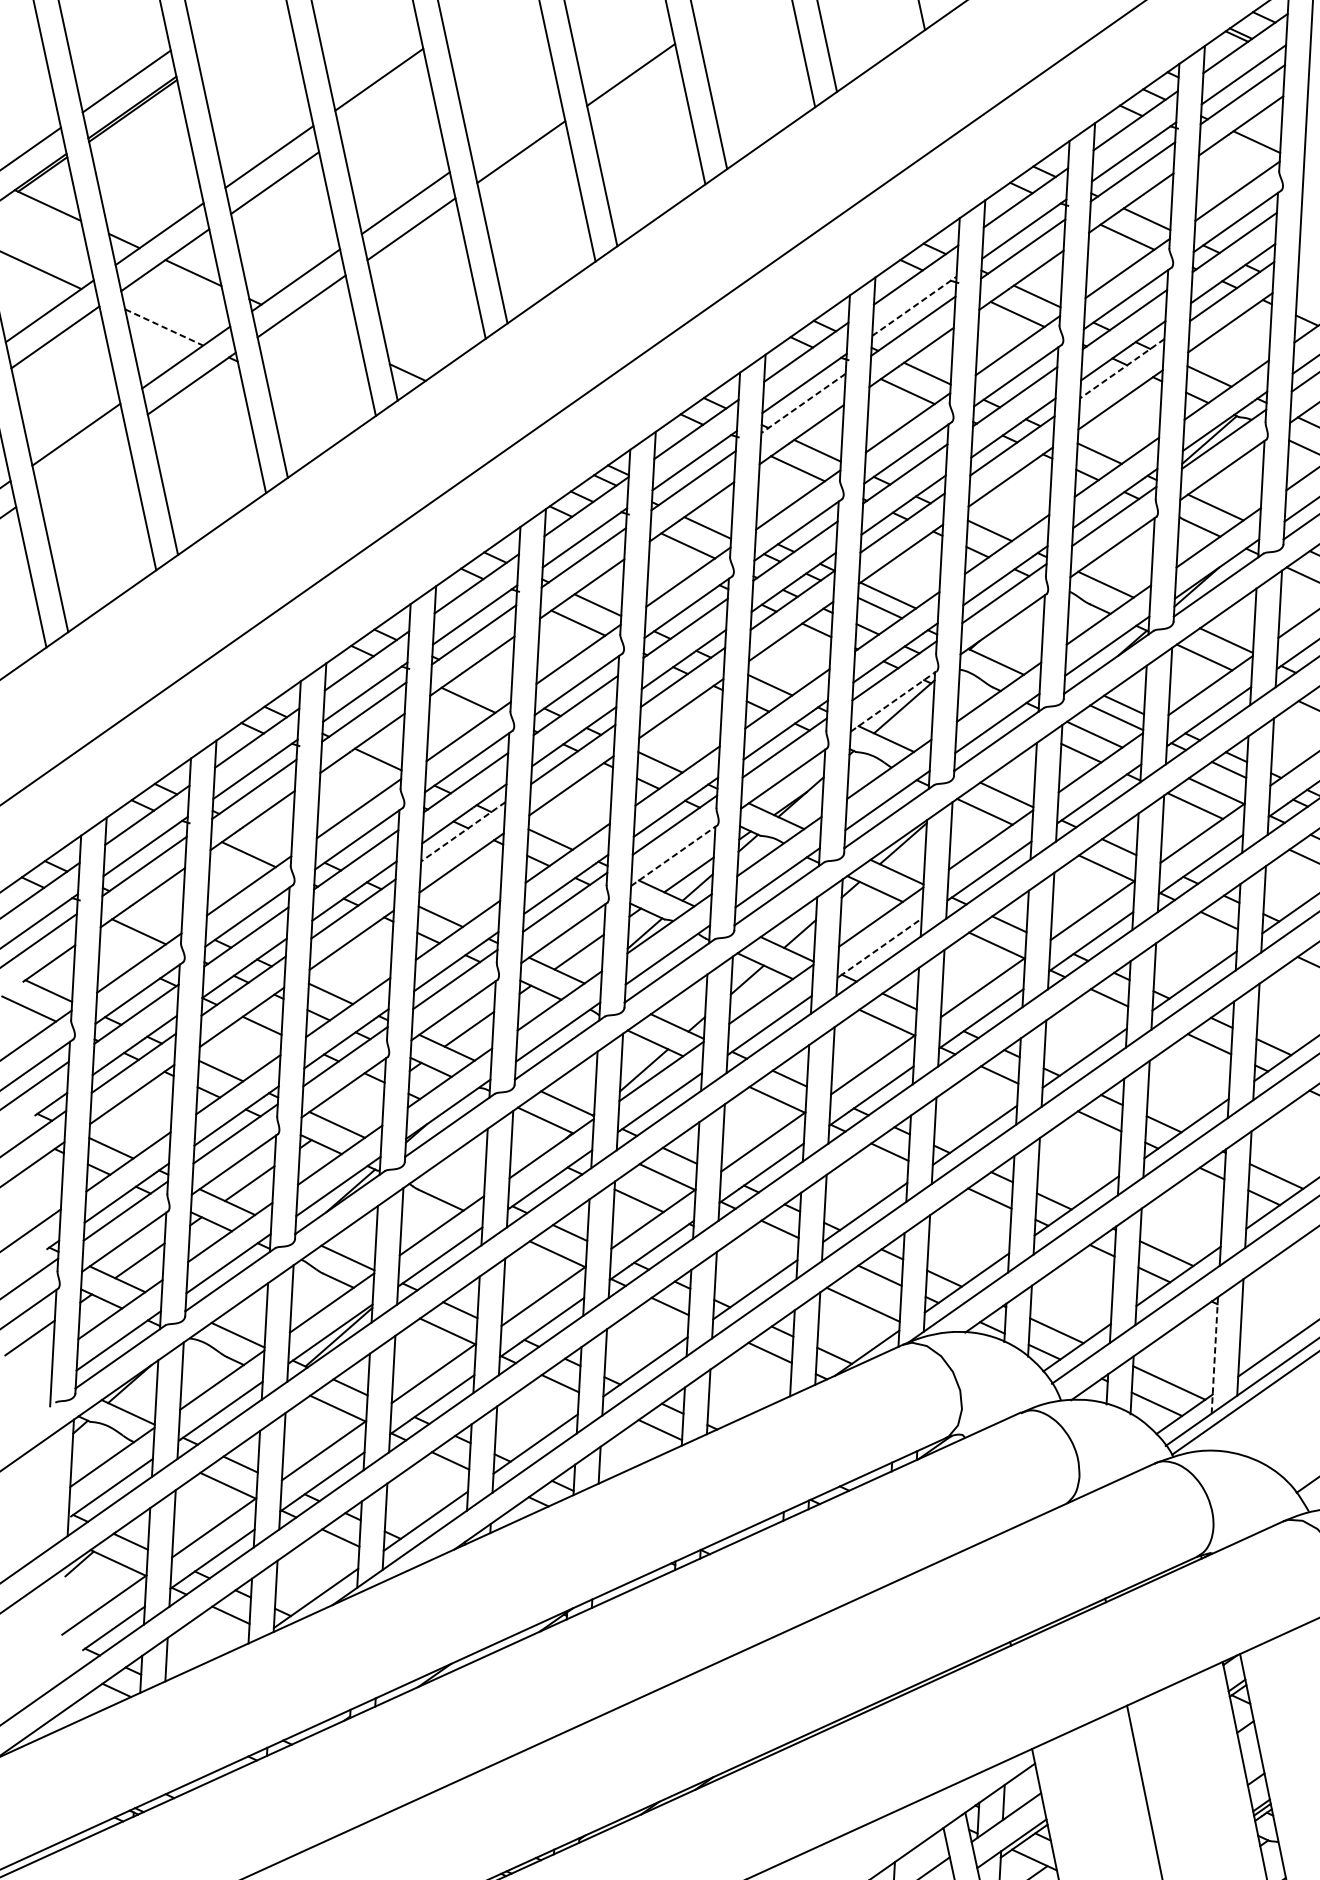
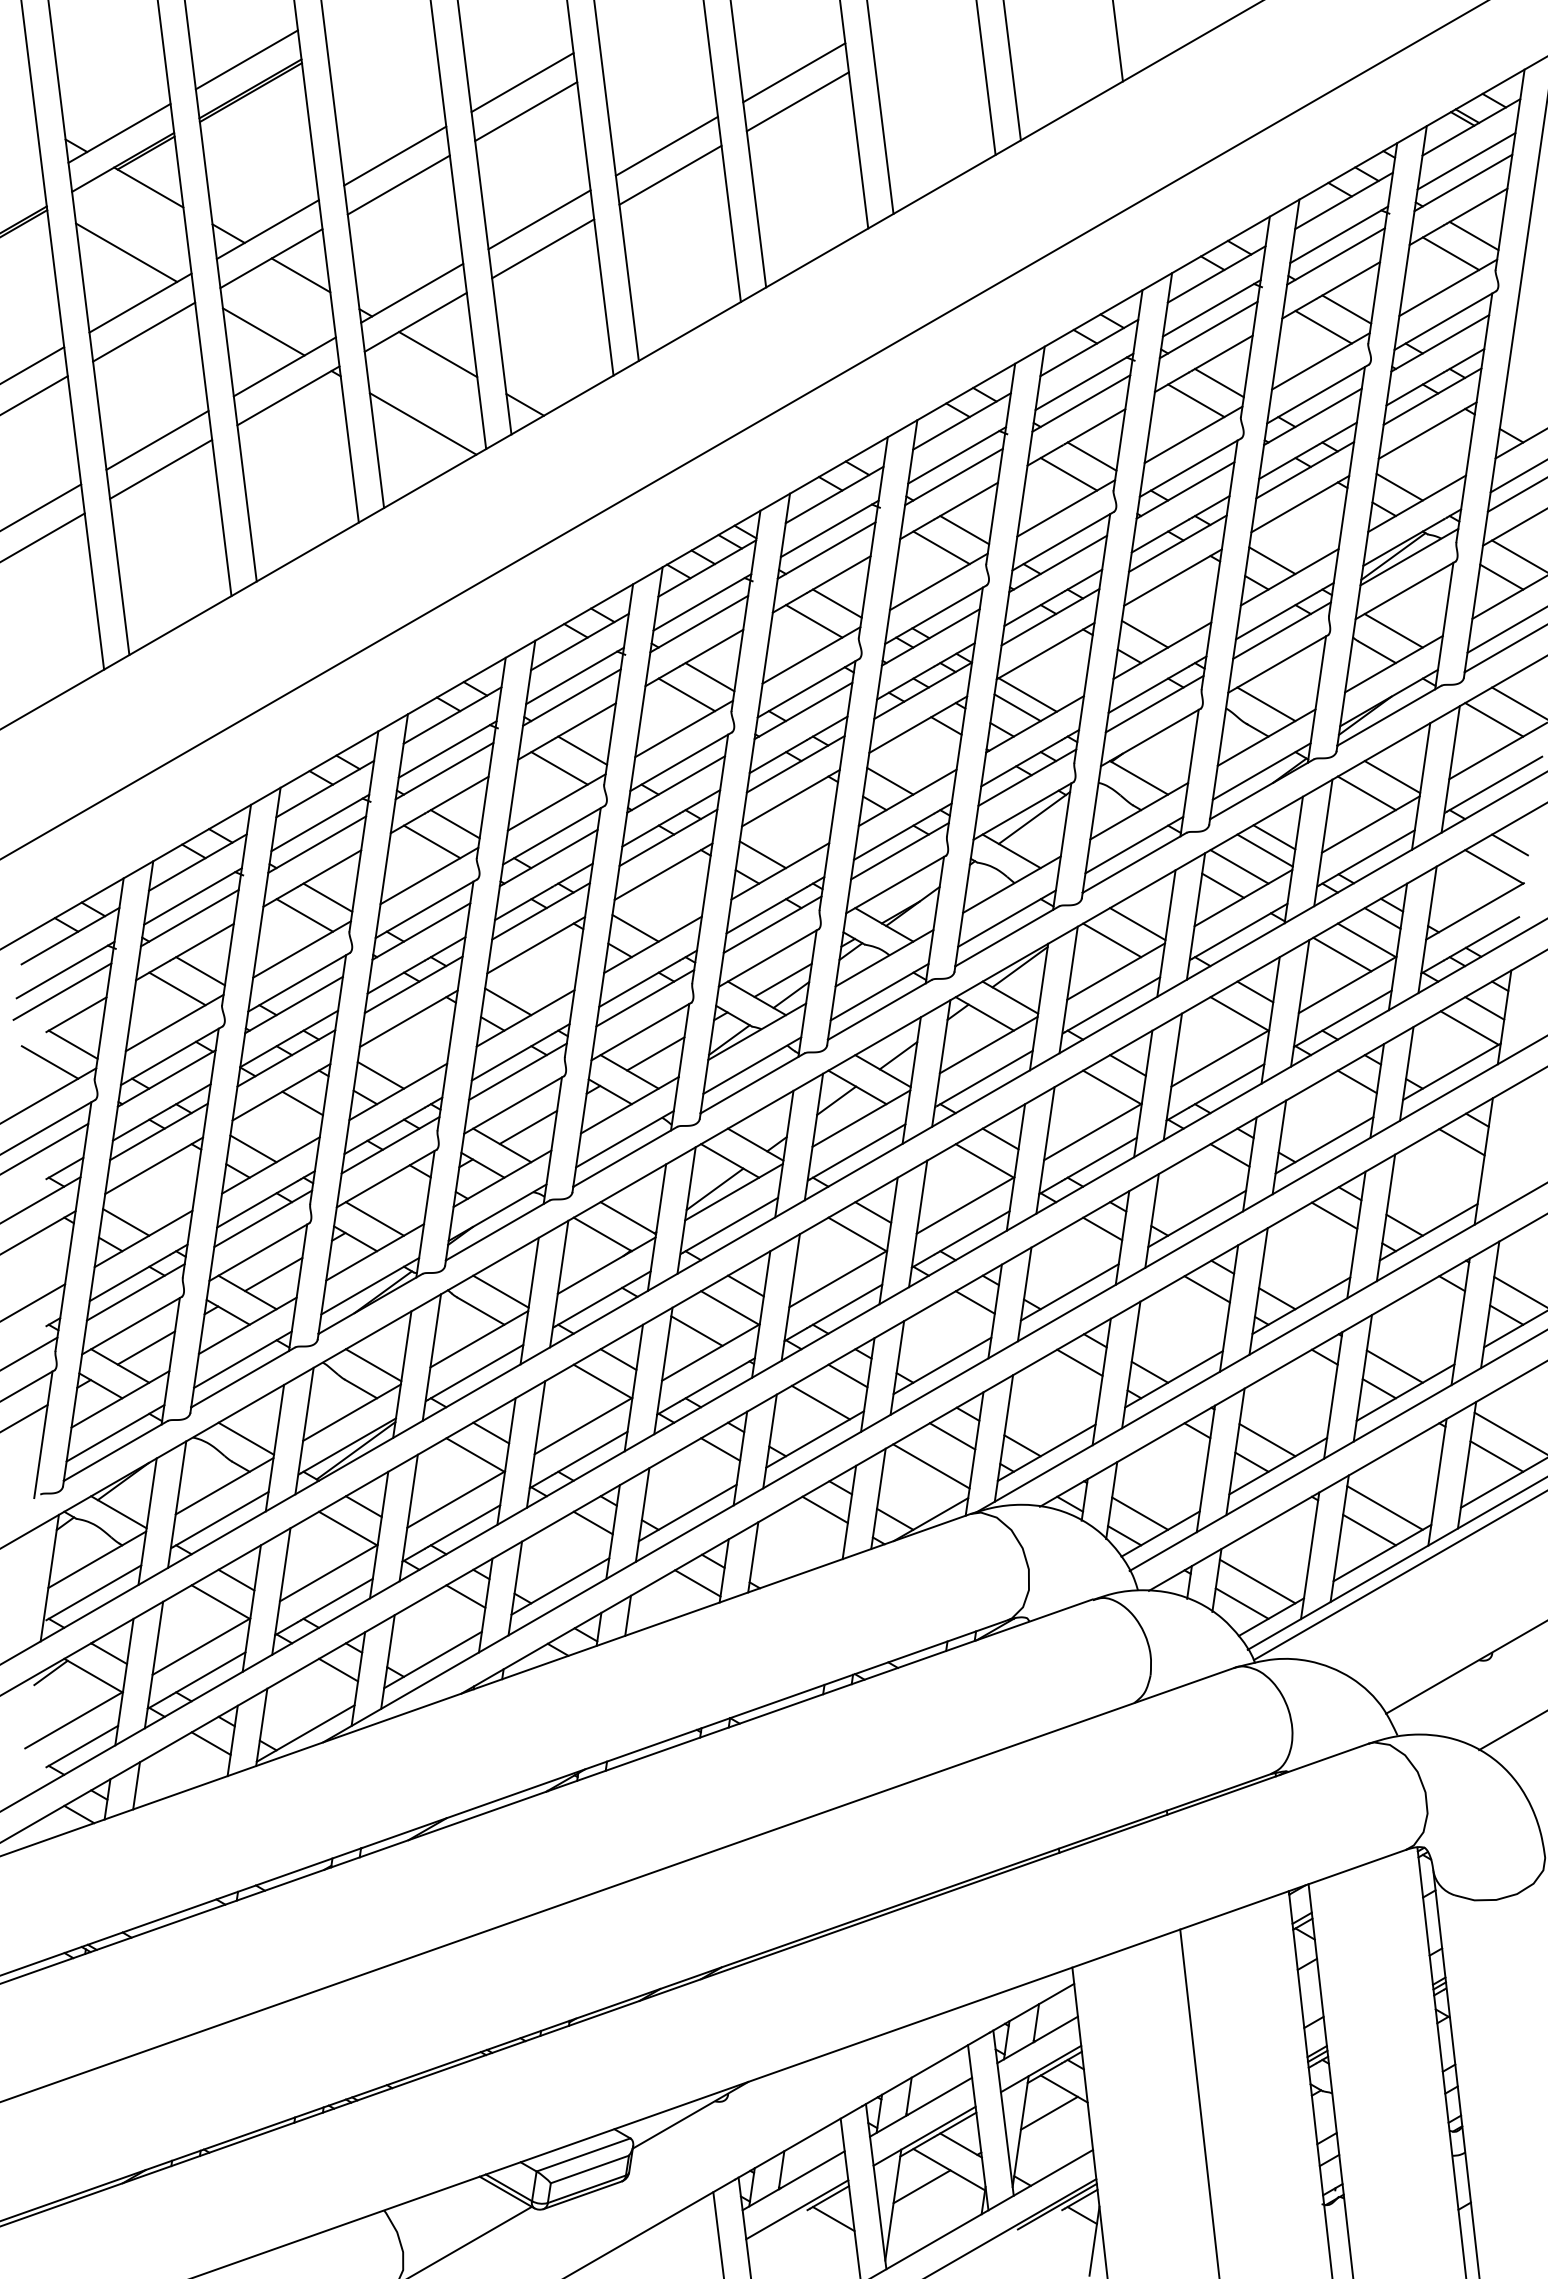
line: (625, 48) -> (794, 72), added
line: (385, 105) -> (526, 111), added
line: (515, 125) -> (666, 145), added
line: (1236, 159) -> (1450, 253), added
line: (914, 305) -> (1084, 381), dashed -> solid
line: (164, 327) -> (264, 332), dashed -> solid
line: (324, 333) -> (438, 354), added
line: (1121, 369) -> (1304, 470), dashed -> solid
line: (315, 397) -> (422, 423), added
line: (803, 403) -> (953, 477), dashed -> solid
line: (82, 459) -> (161, 468), added
line: (487, 682) -> (582, 750), added
line: (893, 701) -> (1023, 811), dashed -> solid
line: (358, 777) -> (432, 841), added
line: (462, 831) -> (540, 911), dashed -> solid
line: (268, 836) -> (327, 897), added
line: (673, 856) -> (768, 958), dashed -> solid
line: (158, 914) -> (200, 971), added
line: (880, 947) -> (985, 1078), dashed -> solid
line: (457, 1180) -> (500, 1291), added
line: (757, 1255) -> (820, 1402), added
line: (1278, 1305) -> (1384, 1507), added
line: (1266, 1326) -> (1369, 1529), added
line: (1215, 1355) -> (1310, 1555), dashed -> solid

